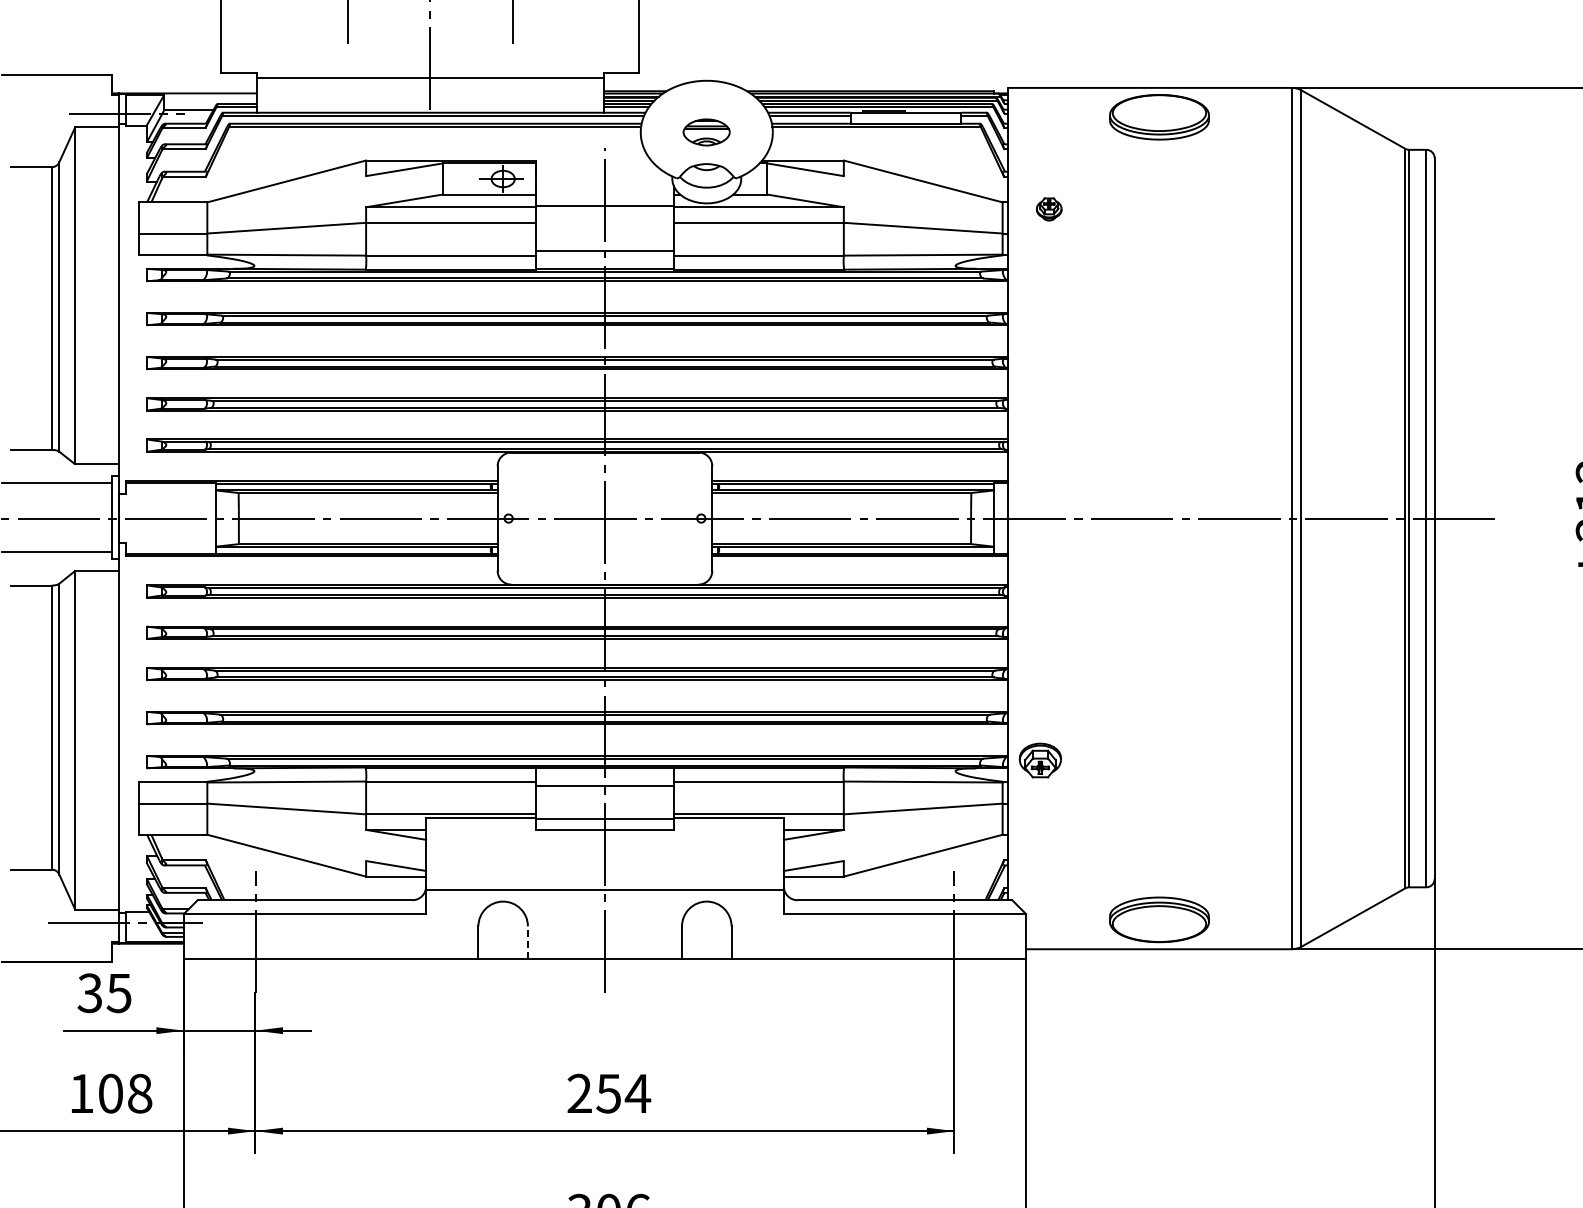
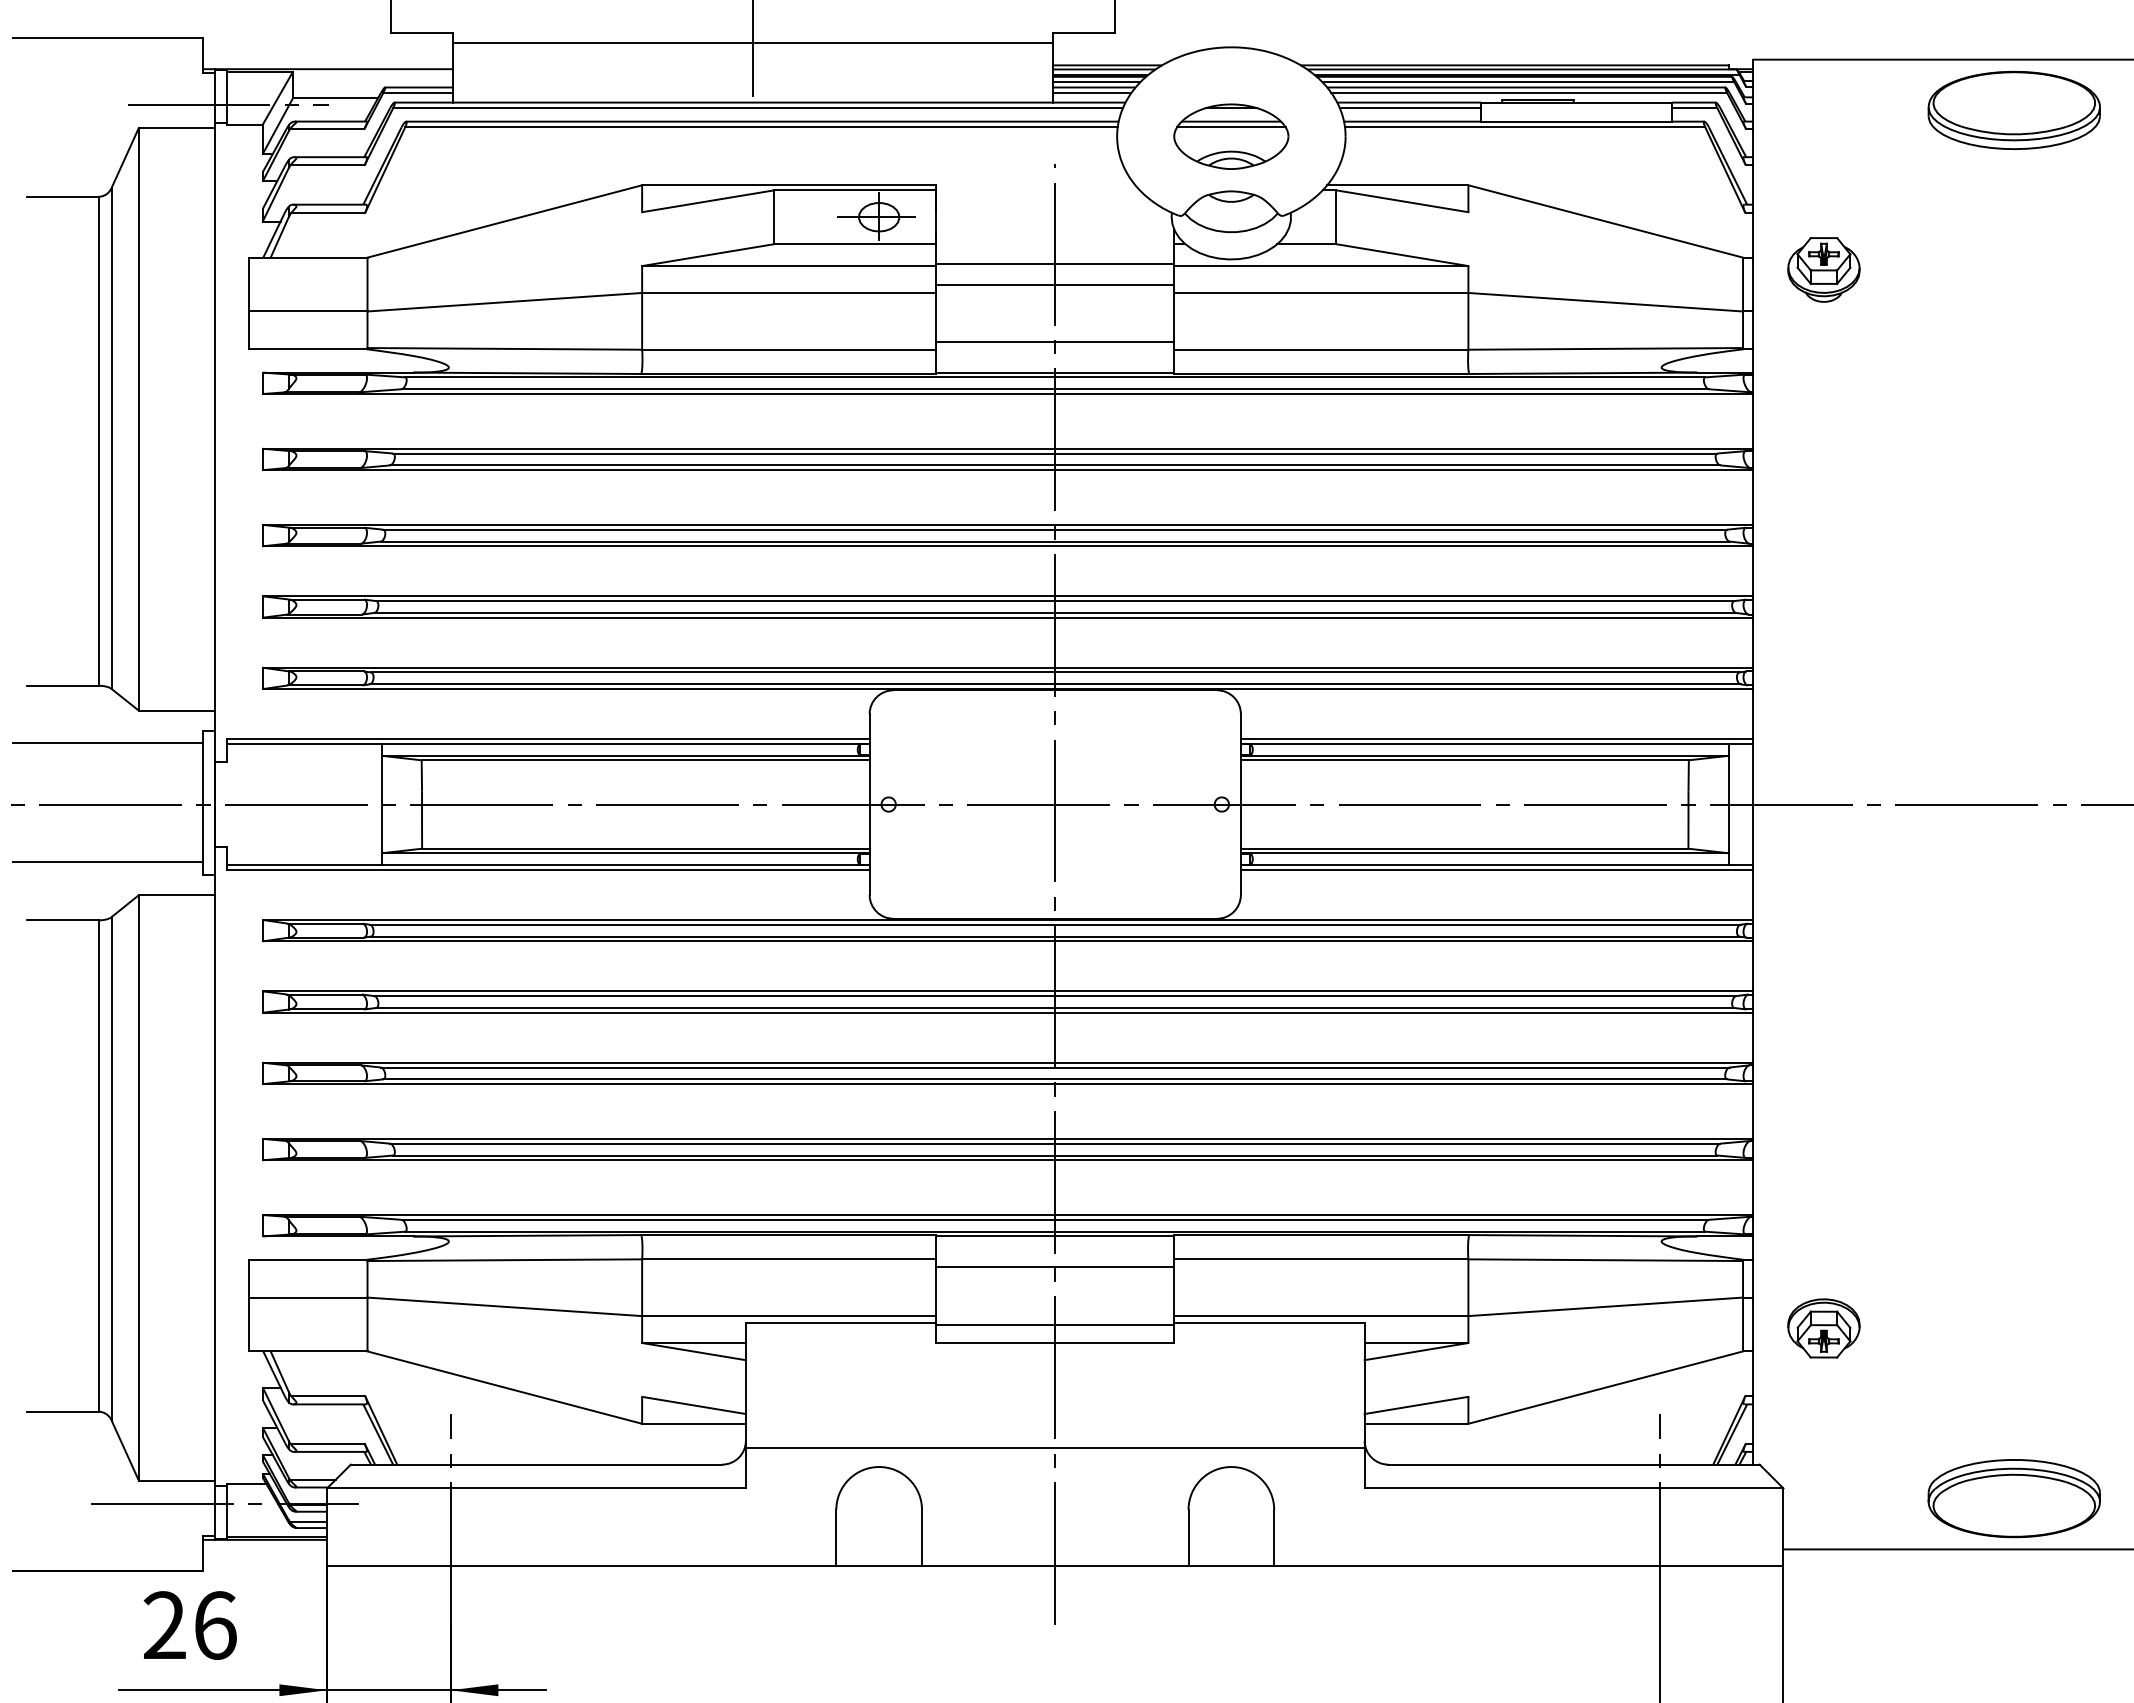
part: (706, 132) -> (1230, 136), size x1.43
part: (1048, 209) -> (1822, 269), size x1.67
line: (604, 217) -> (1054, 283), added
part: (1039, 760) -> (1822, 1328), moved
line: (527, 942) -> (921, 1537), dashed -> solid
text: (104, 993) -> (189, 1625), 35 -> 26

